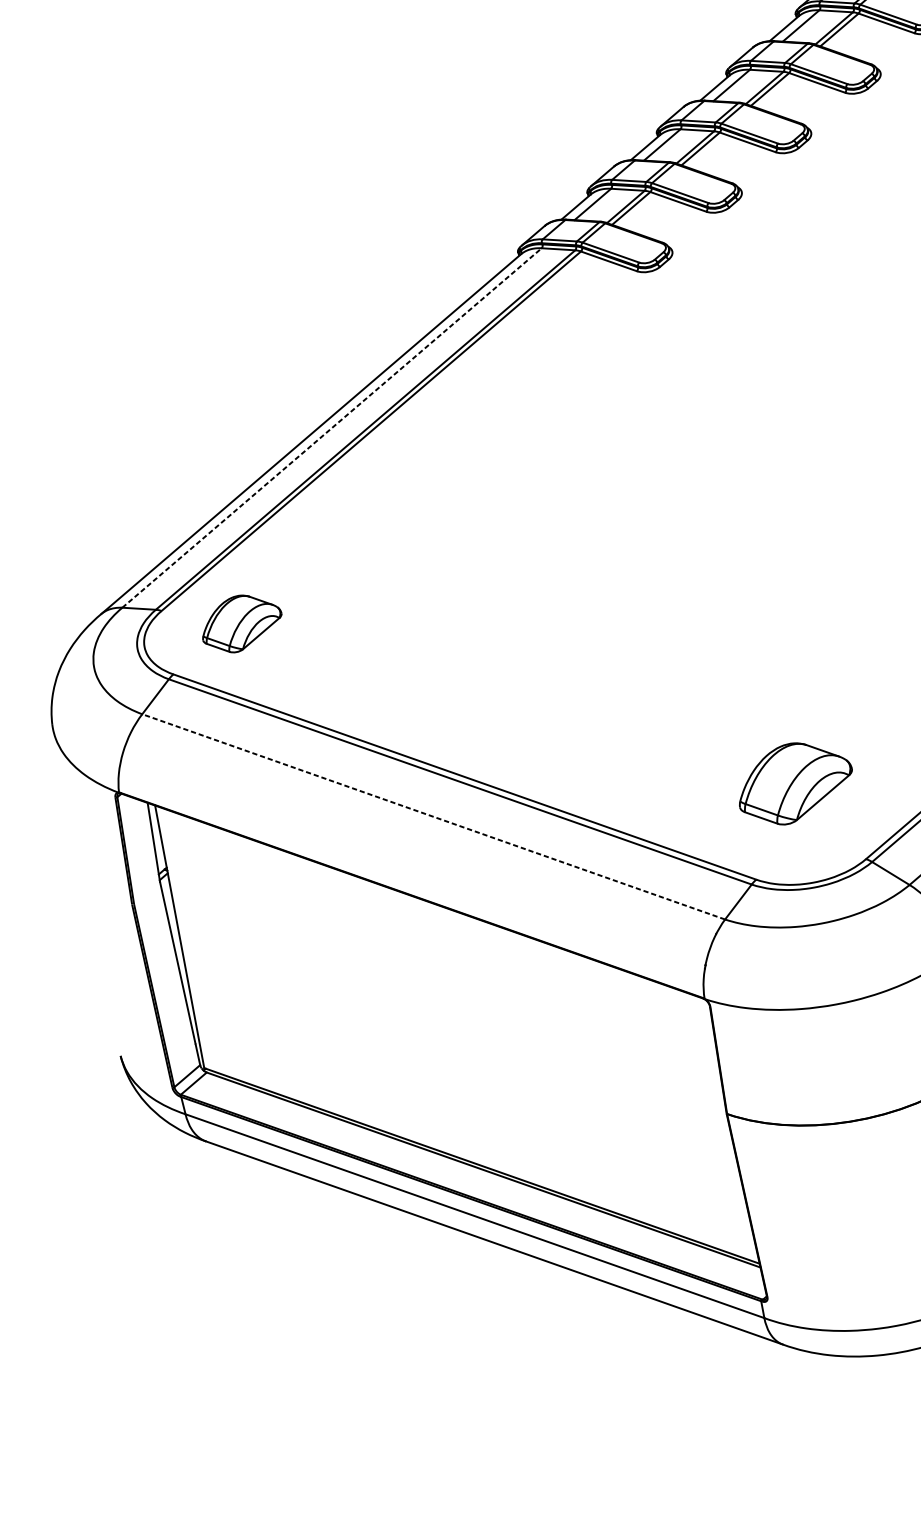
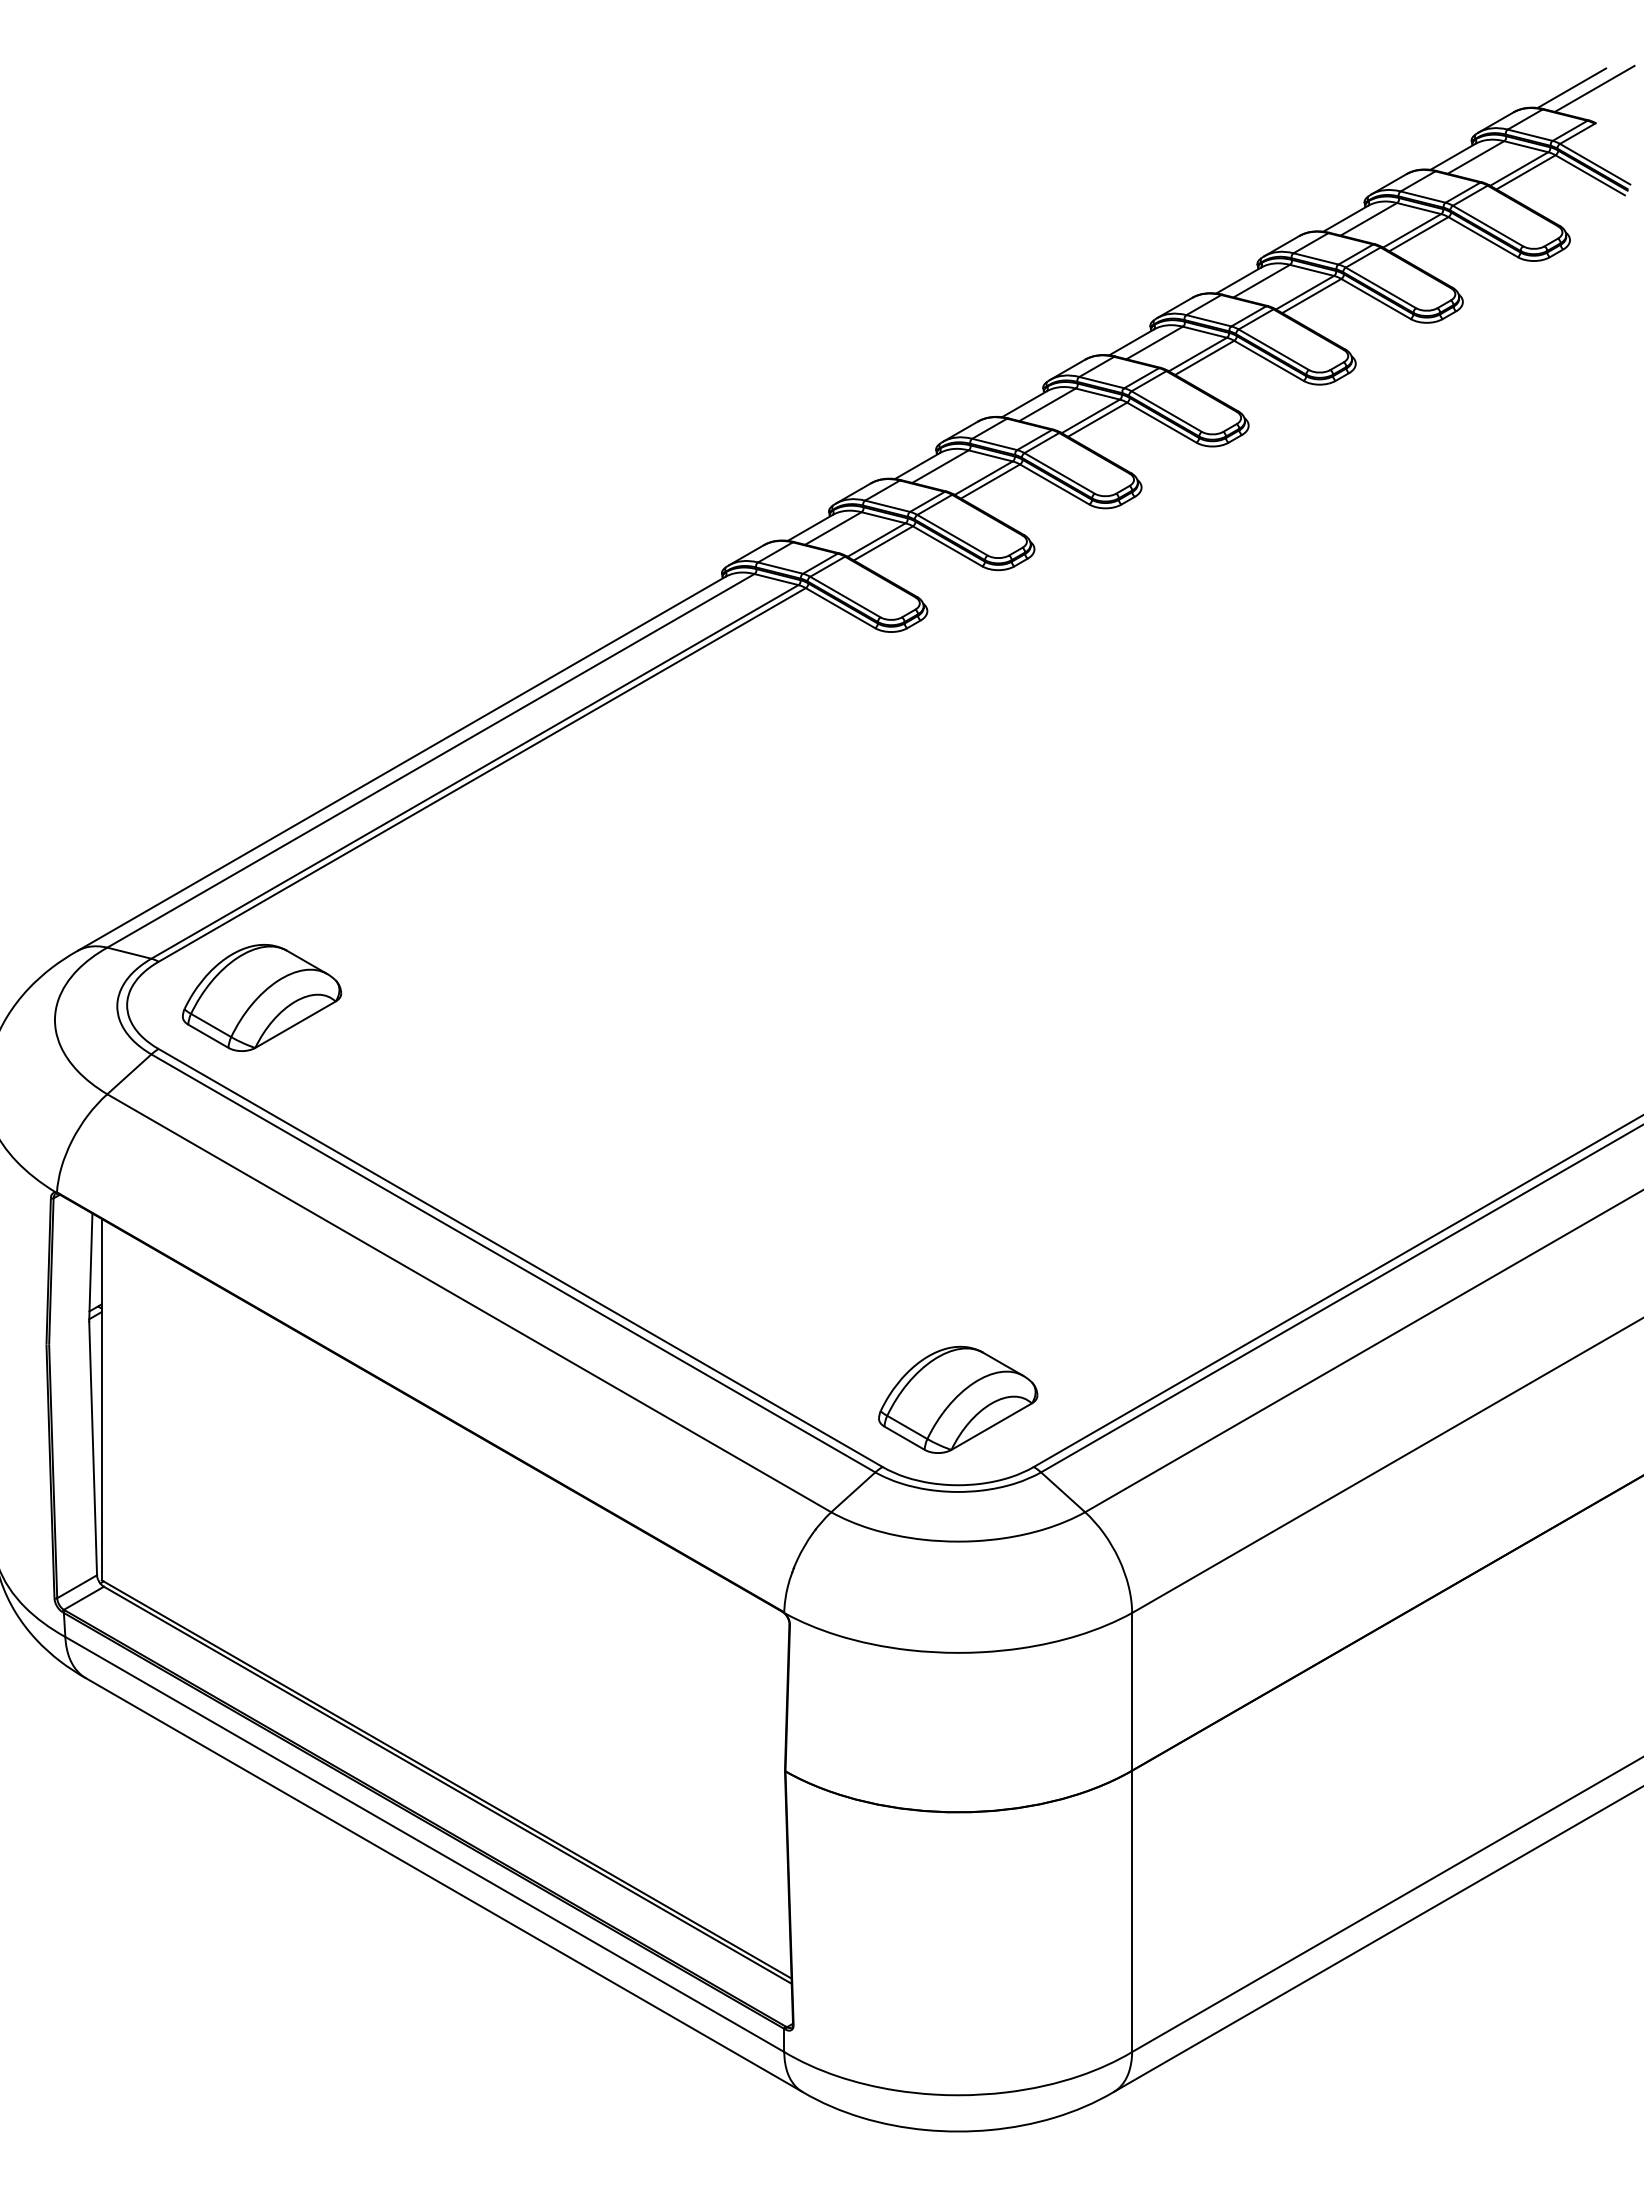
line: (331, 427) -> (430, 760), dashed -> solid
part: (241, 622) -> (262, 997), size x1.43
part: (795, 782) -> (958, 1399), moved
line: (433, 817) -> (469, 1303), dashed -> solid

